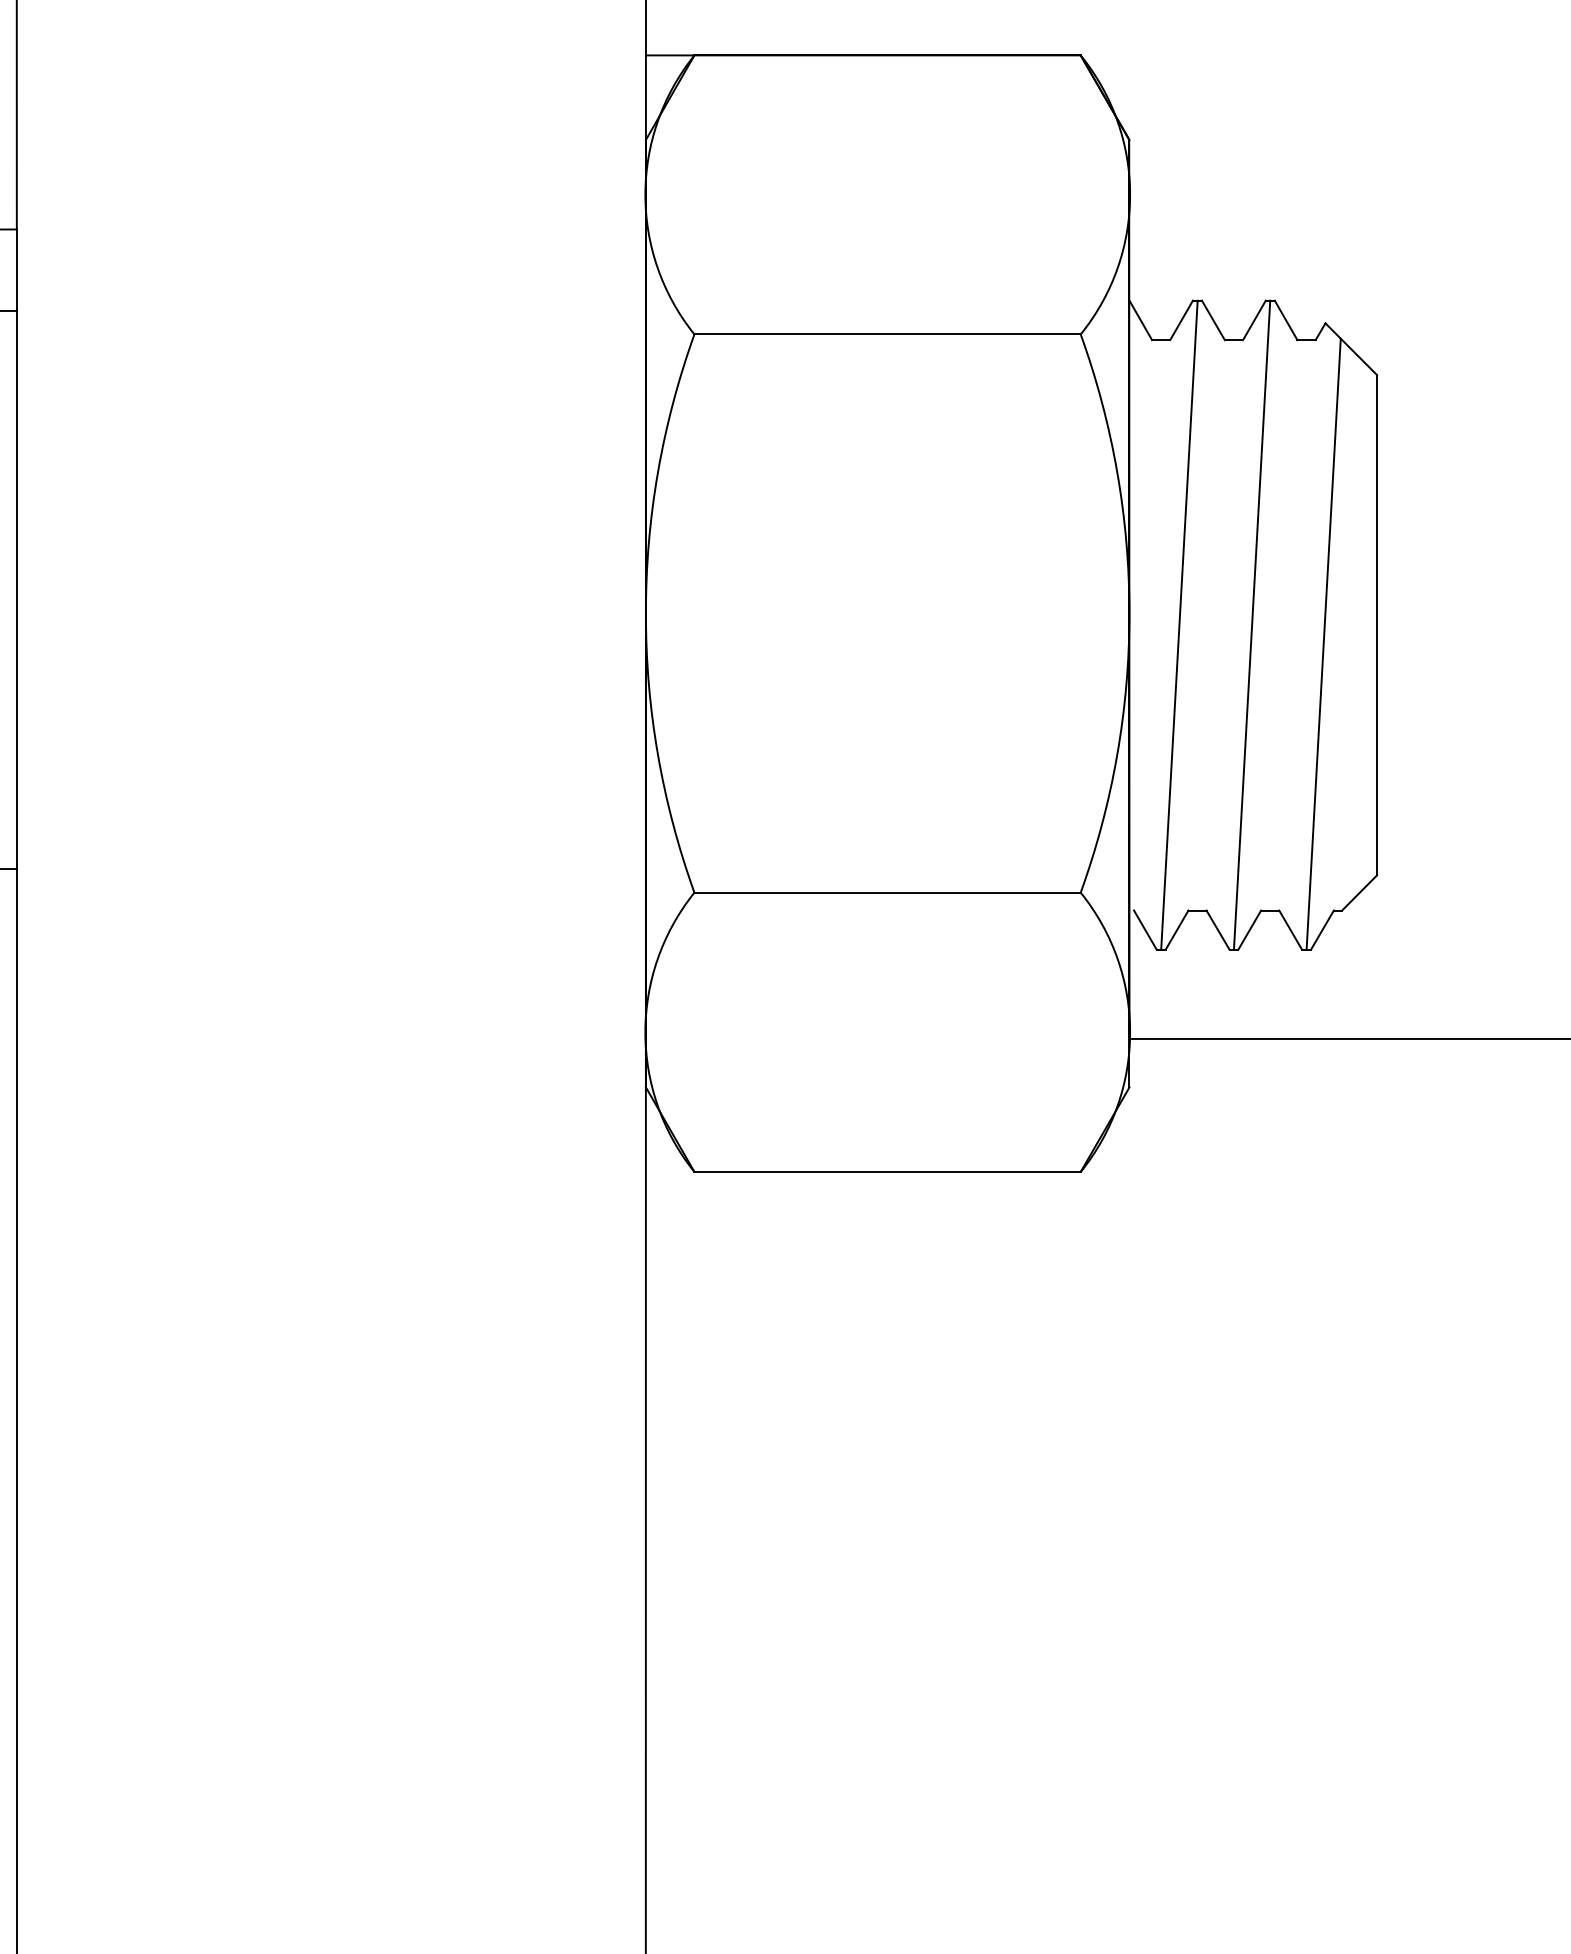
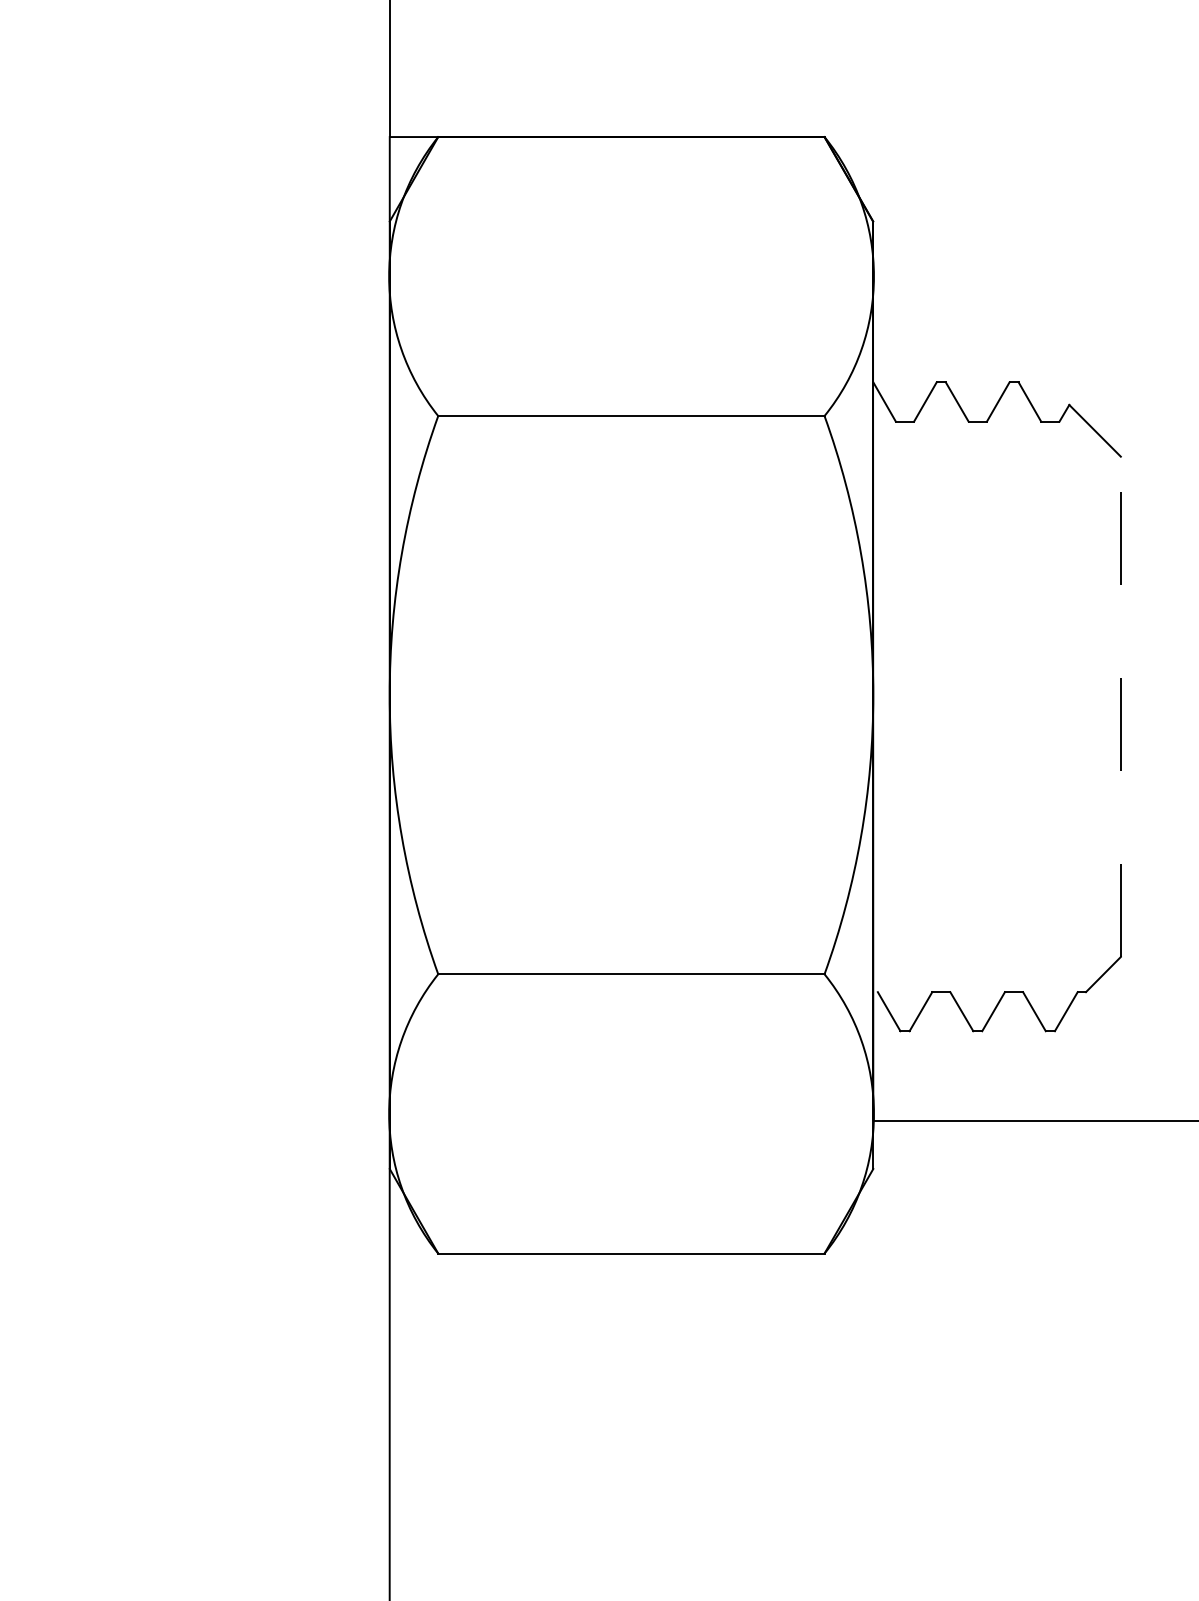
line: (1179, 624) -> (923, 706), removed
line: (1251, 624) -> (995, 706), removed
line: (1377, 624) -> (1121, 706), solid -> dashed
line: (1323, 643) -> (1067, 725), removed

